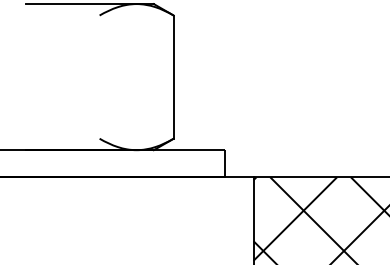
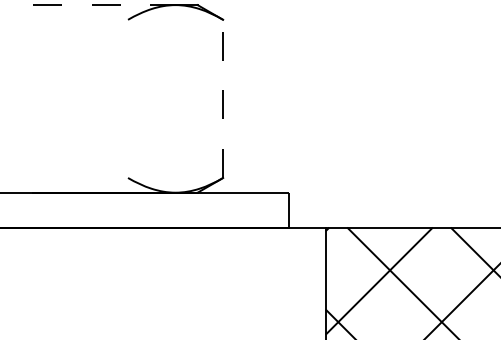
line: (81, 4) -> (104, 5), solid -> dashed
line: (173, 77) -> (222, 99), solid -> dashed

